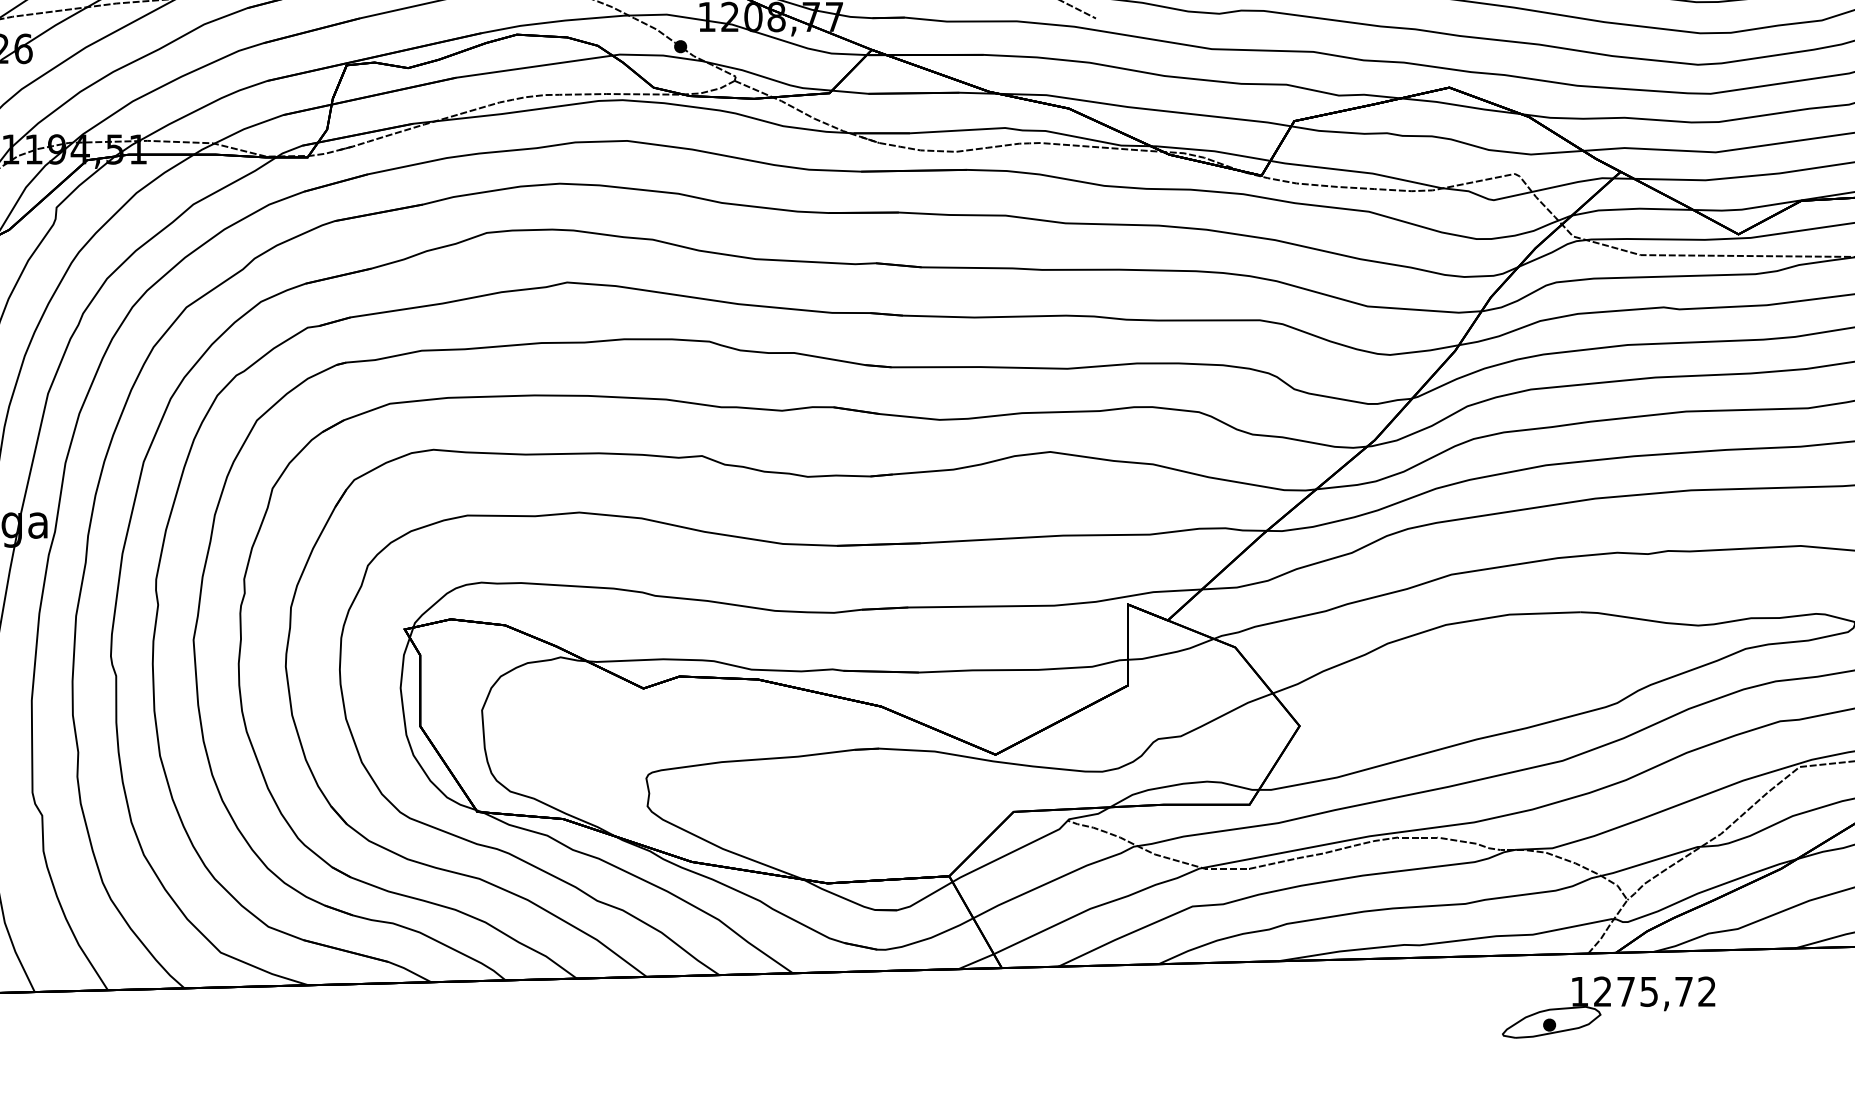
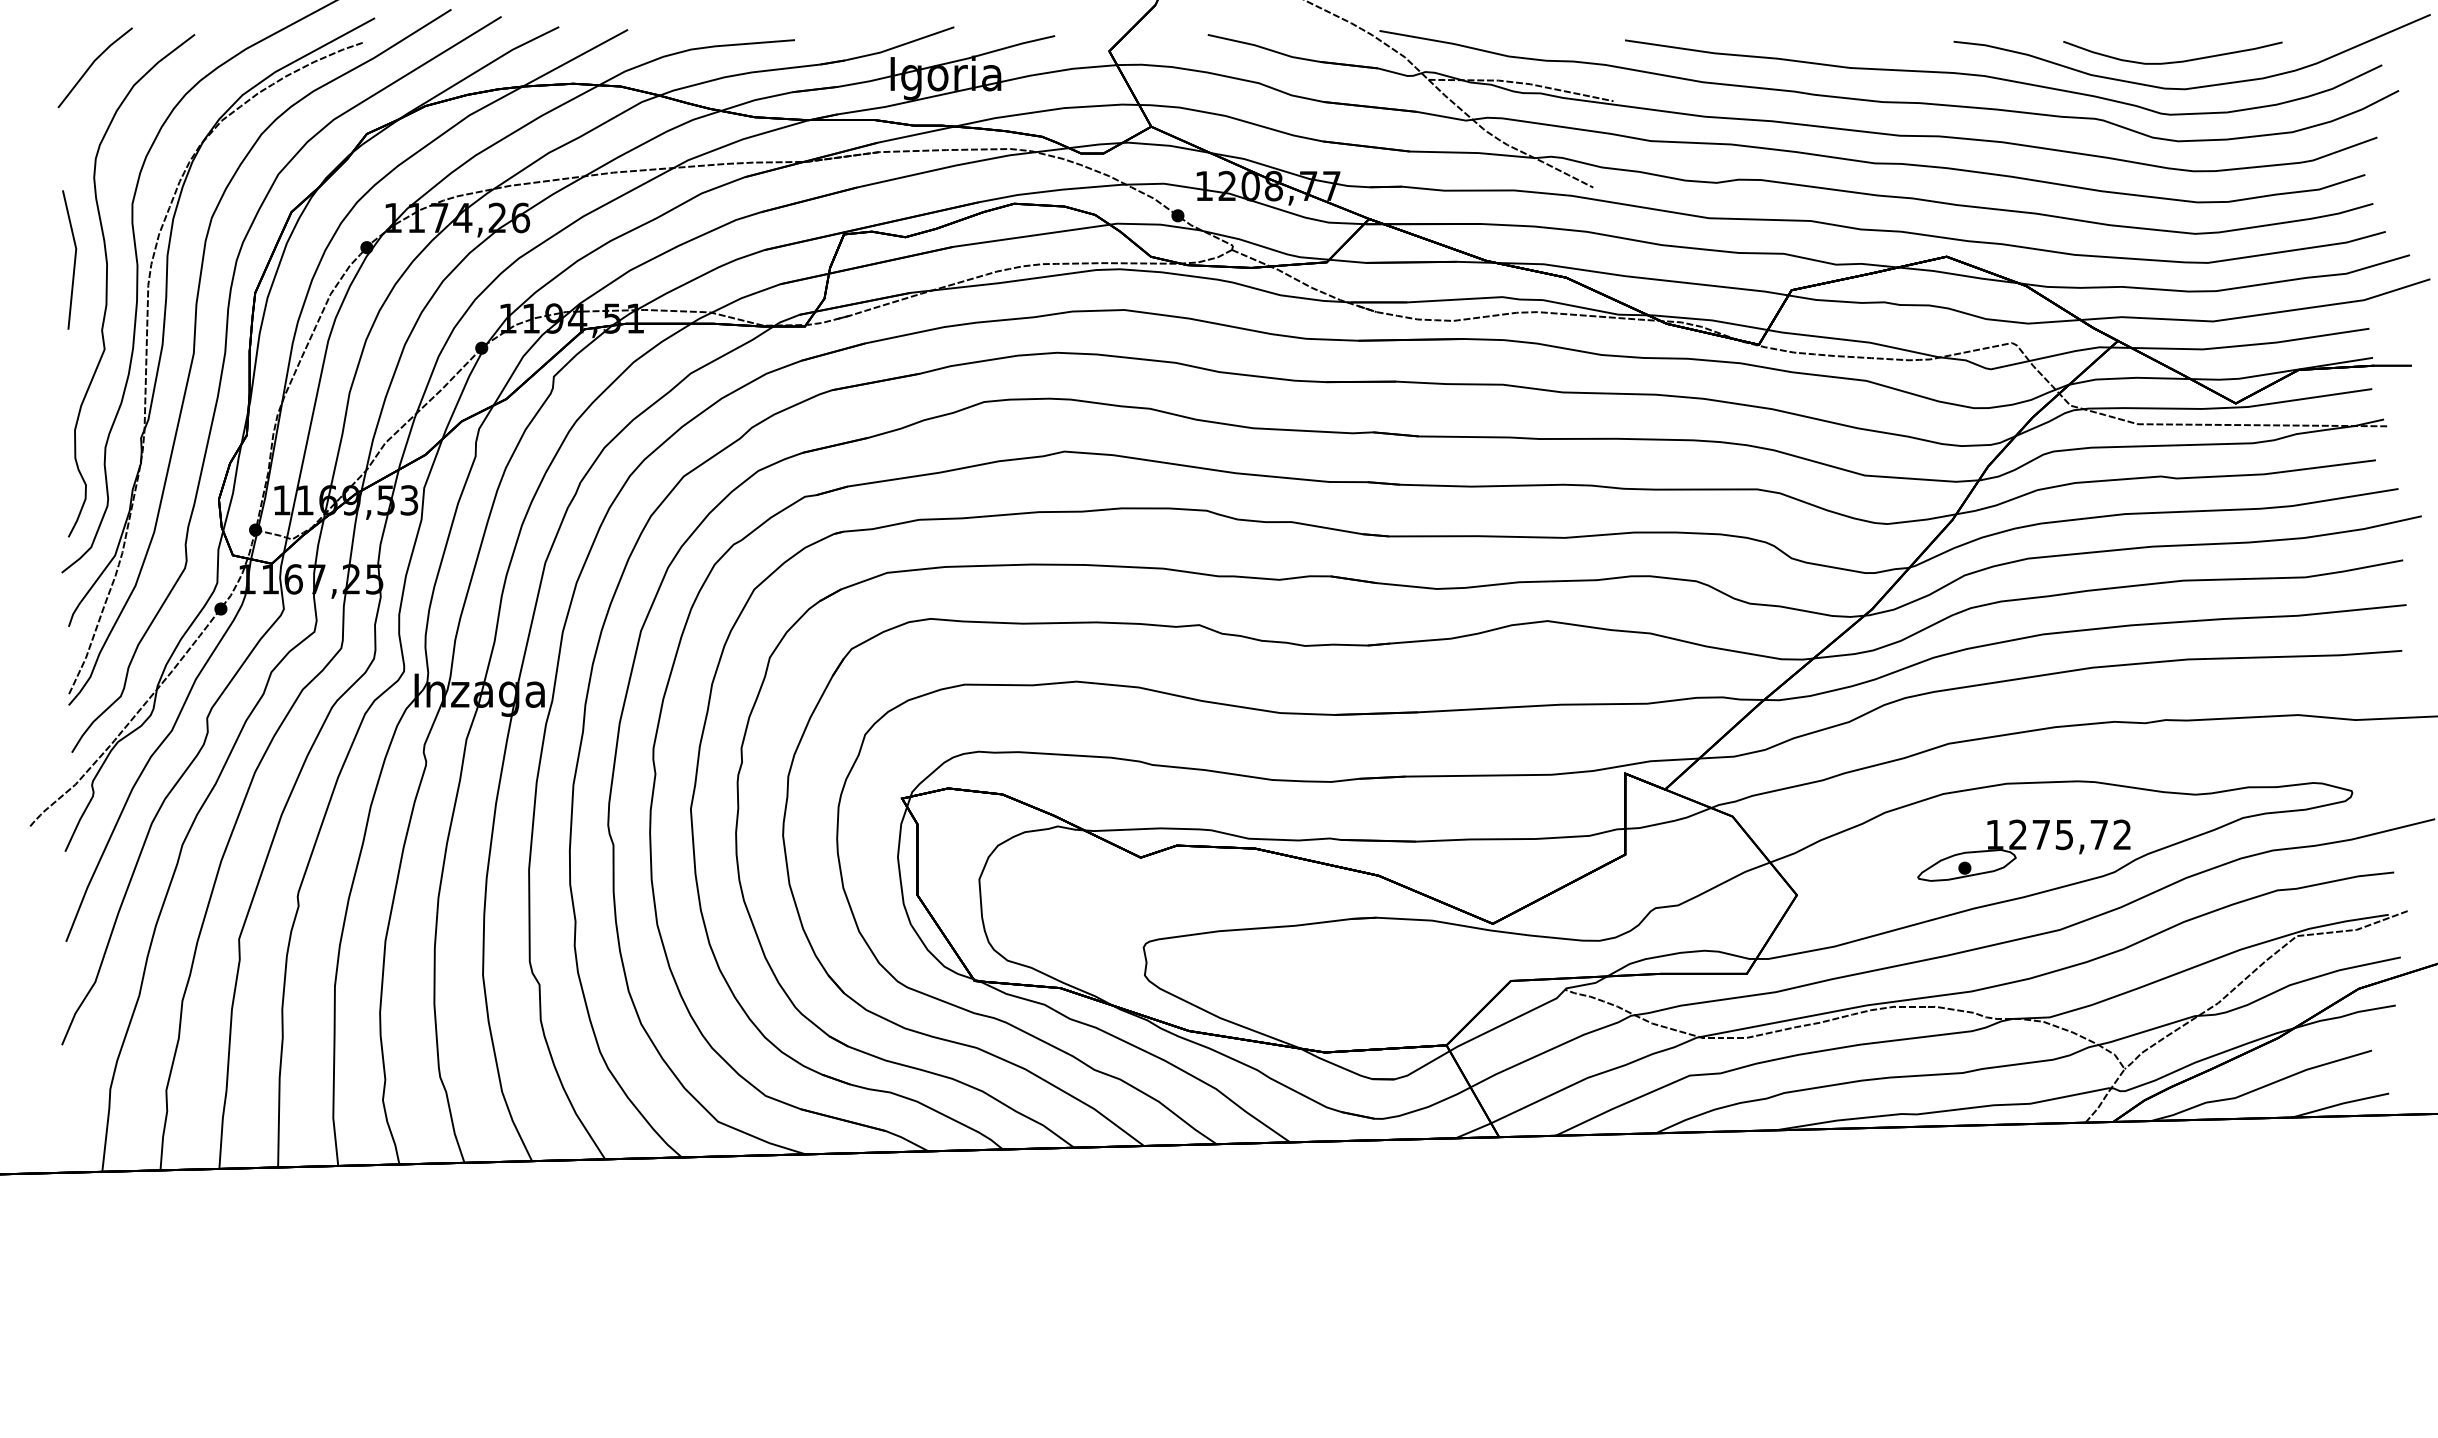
part: (1608, 1007) -> (2023, 850), moved

